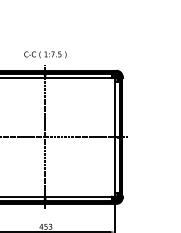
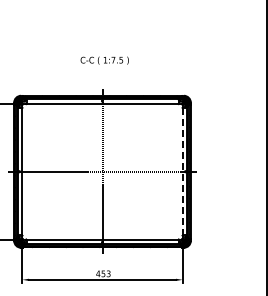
text: (45, 54) -> (104, 60), moved
line: (115, 137) -> (182, 171), solid -> dashed

